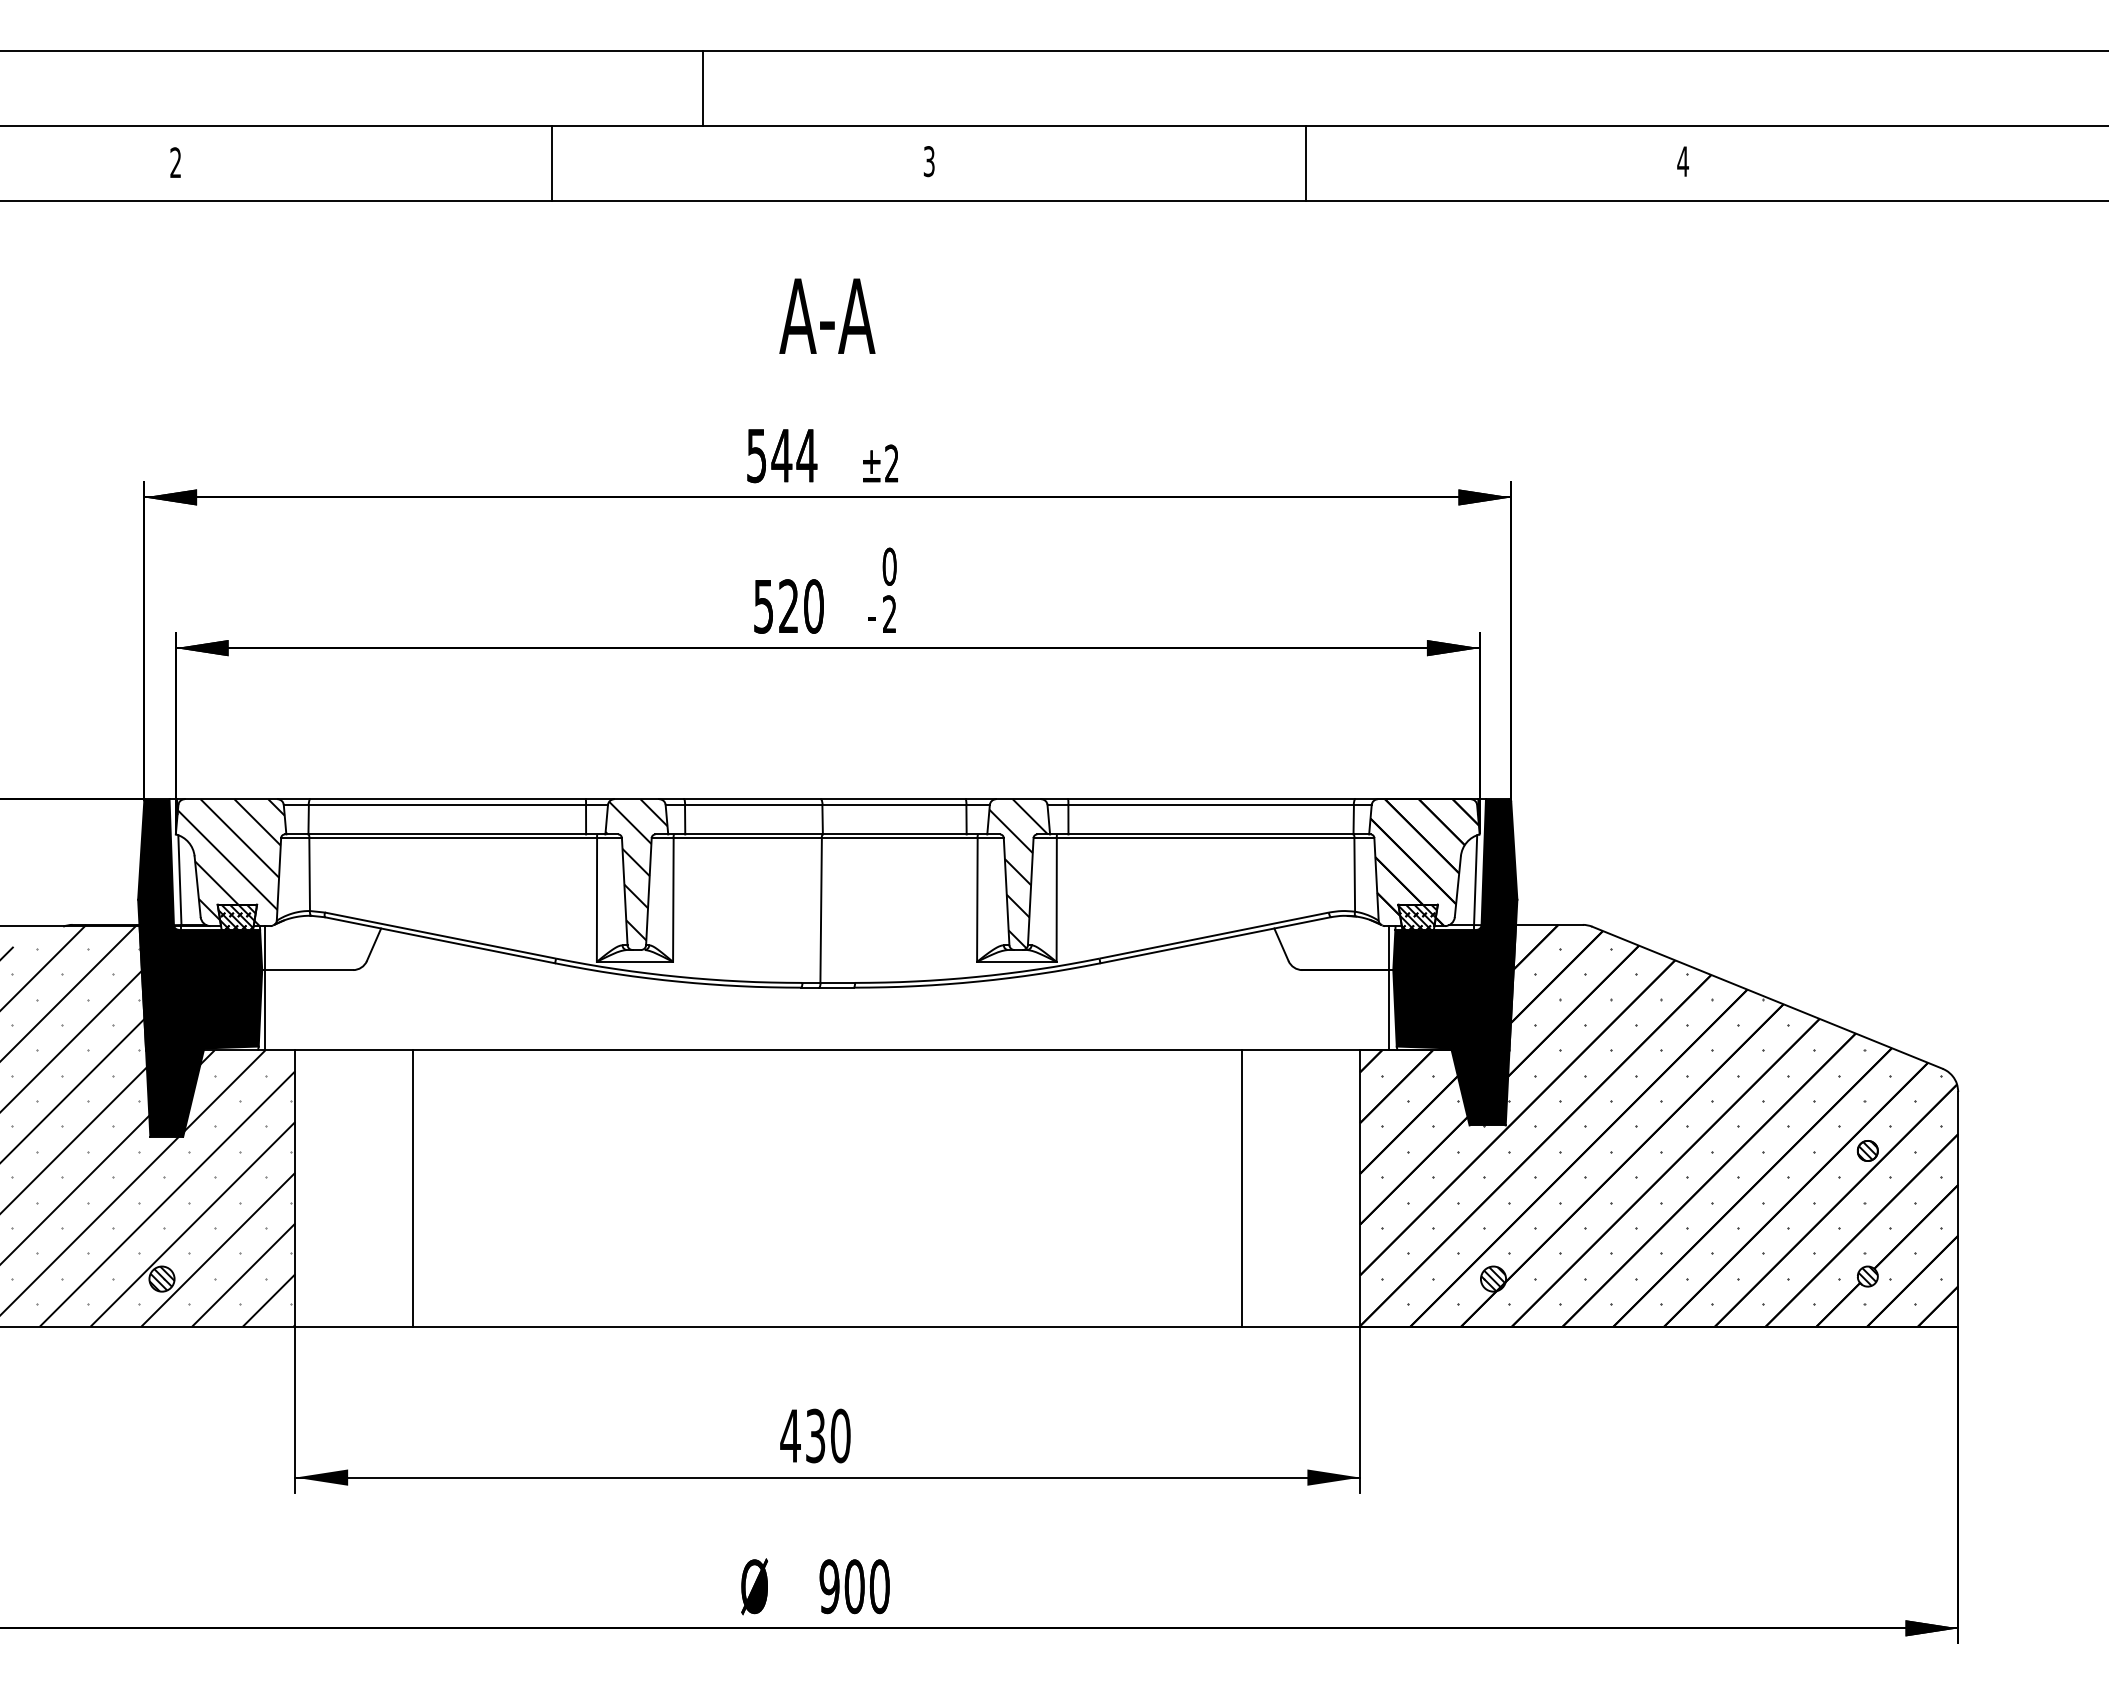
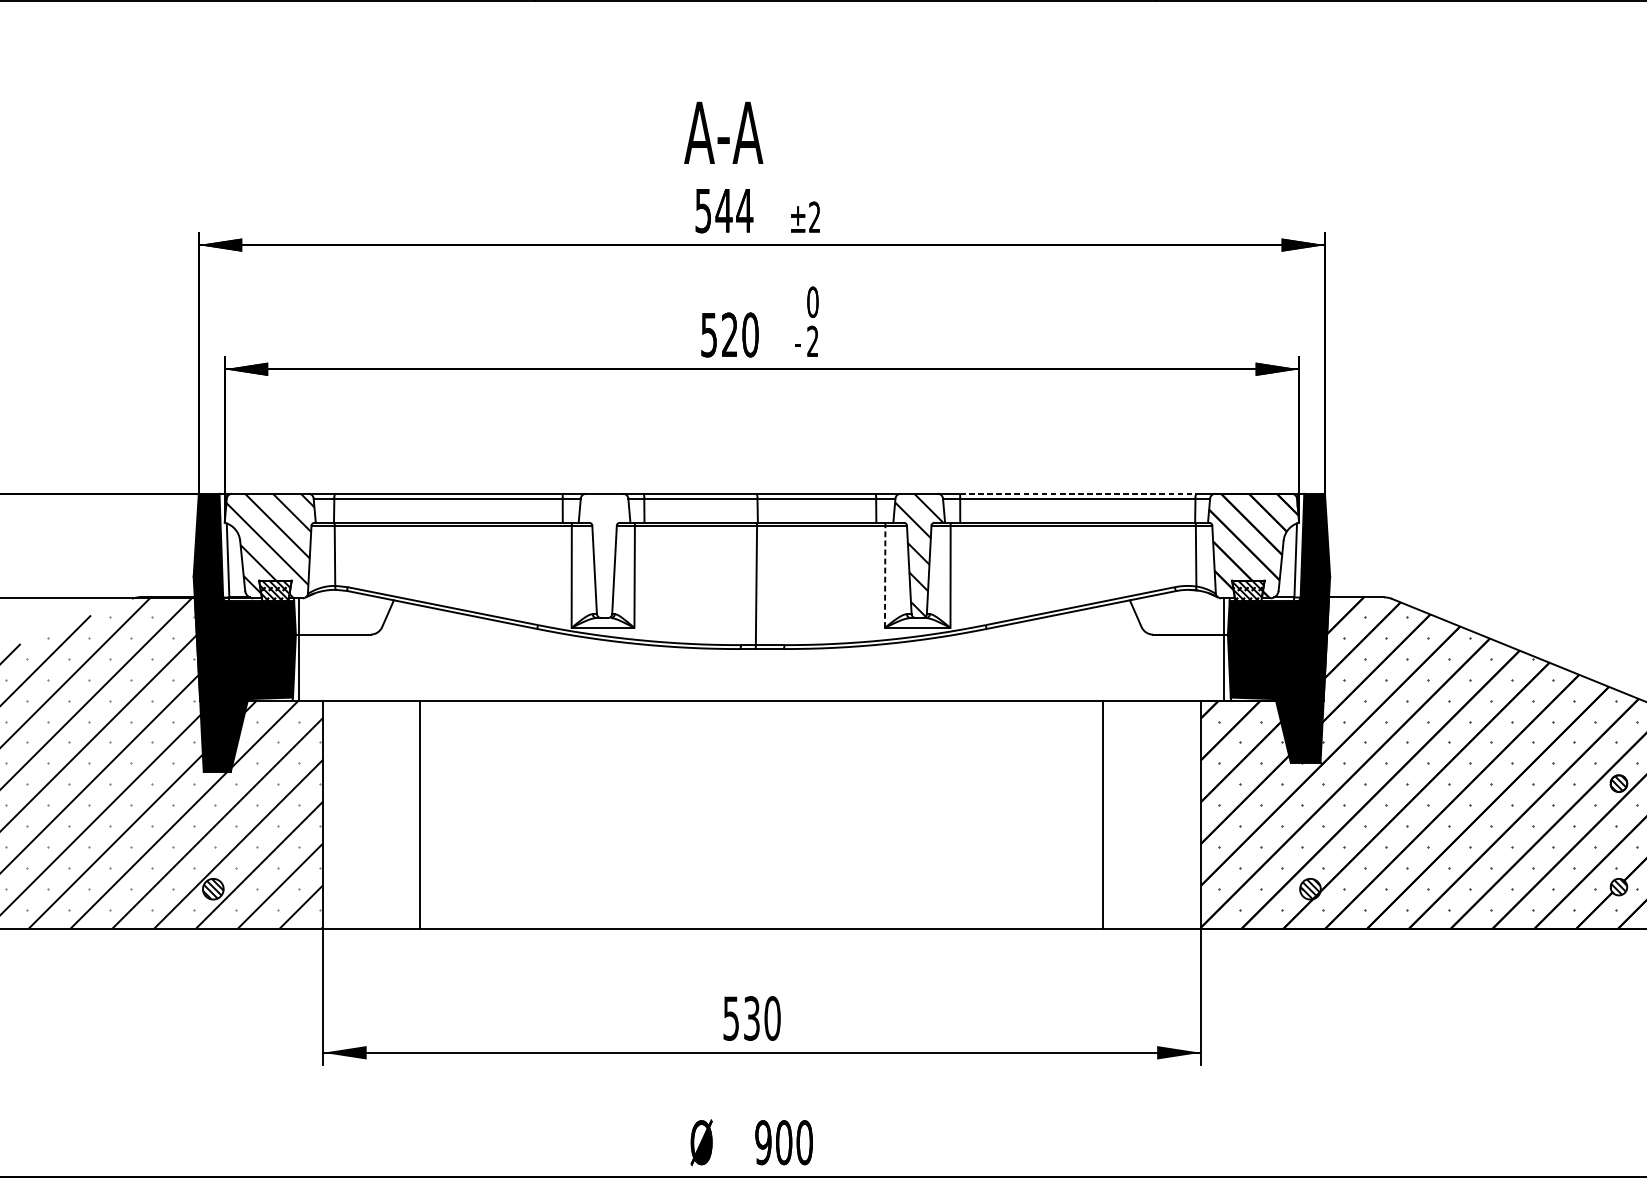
text: (827, 315) -> (723, 132), moved
line: (1212, 799) -> (1078, 494), solid -> dashed
hatch: (636, 869) -> (604, 551), removed
line: (977, 899) -> (885, 576), solid -> dashed
text: (790, 1436) -> (731, 1018), 430 -> 530

